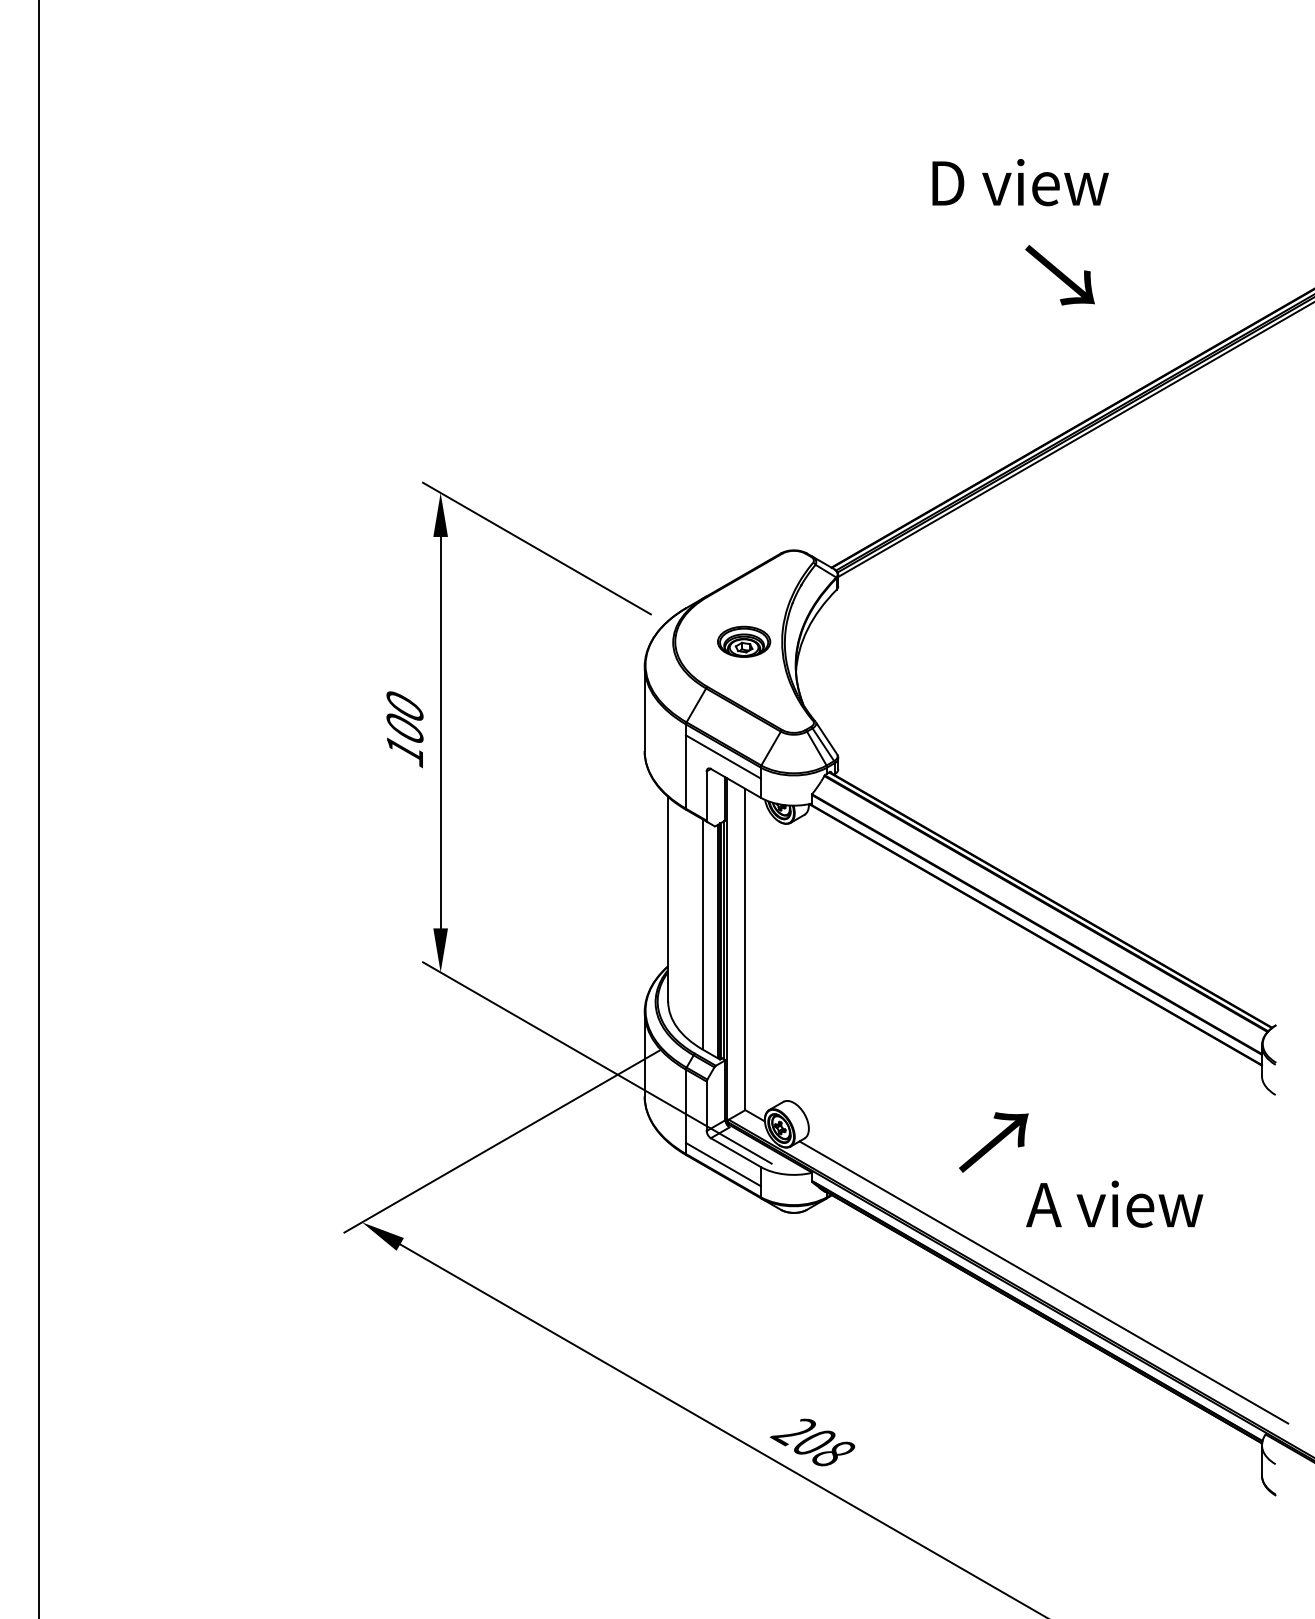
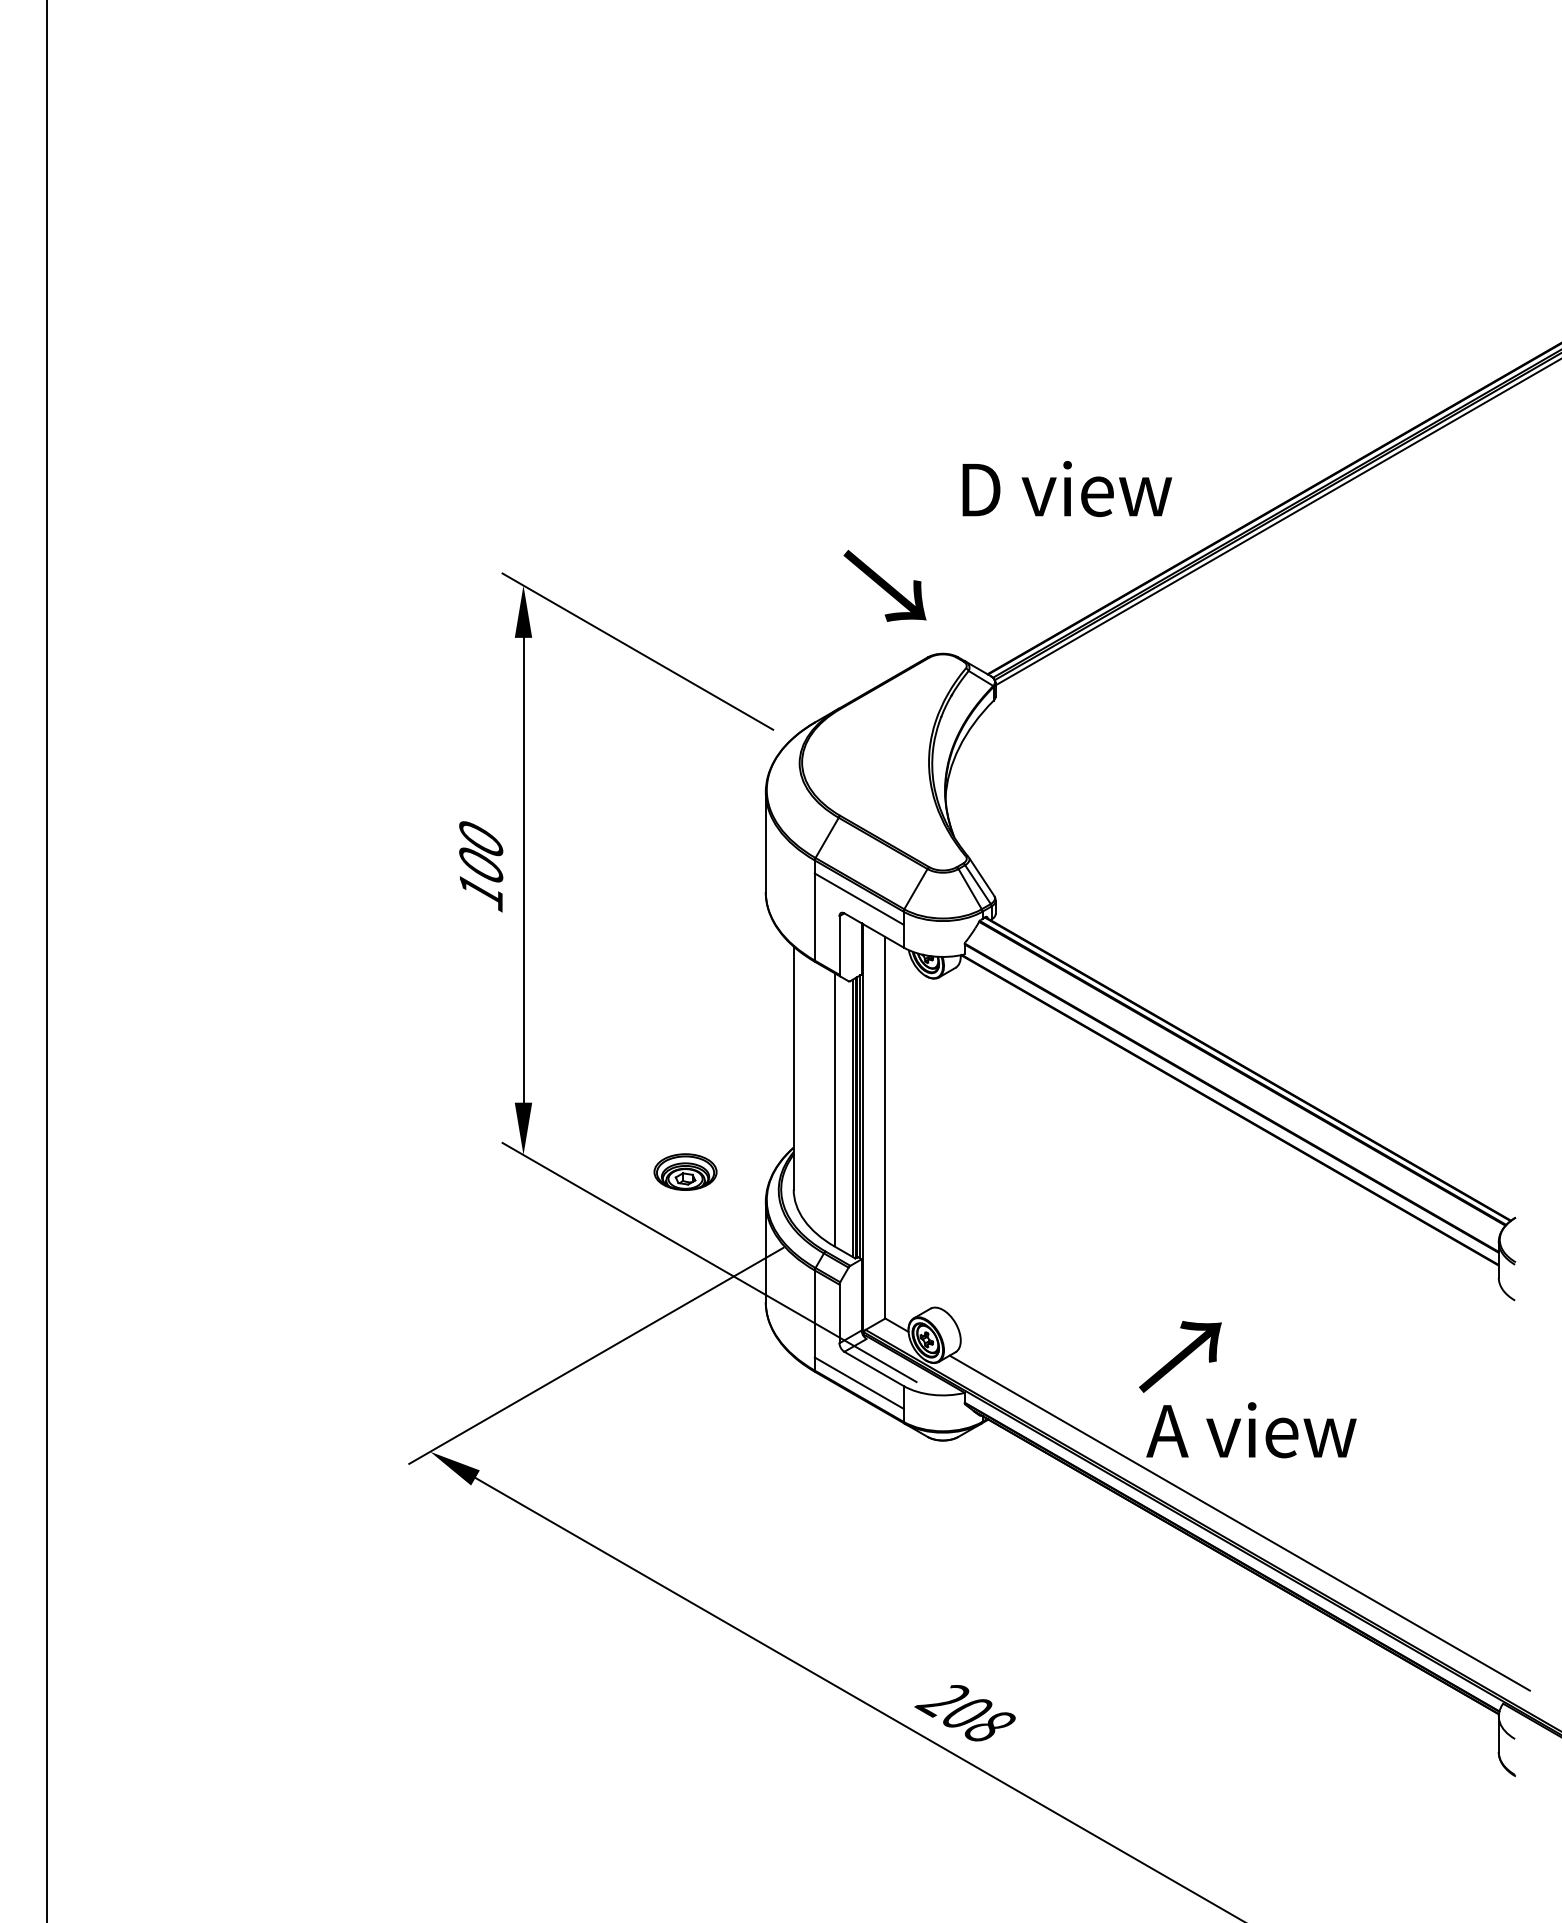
text: (1020, 182) -> (1067, 488), moved
text: (1059, 275) -> (884, 586), moved
part: (744, 641) -> (686, 1171), moved
text: (1114, 1203) -> (1251, 1429), moved

